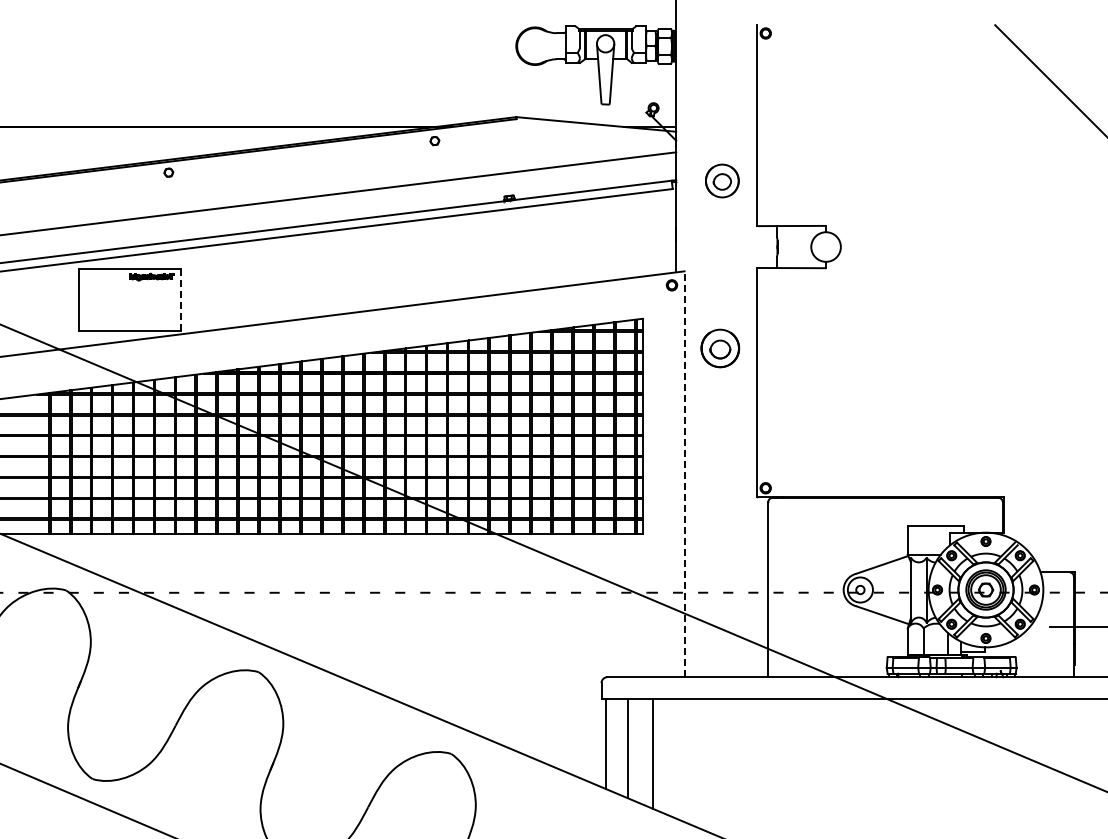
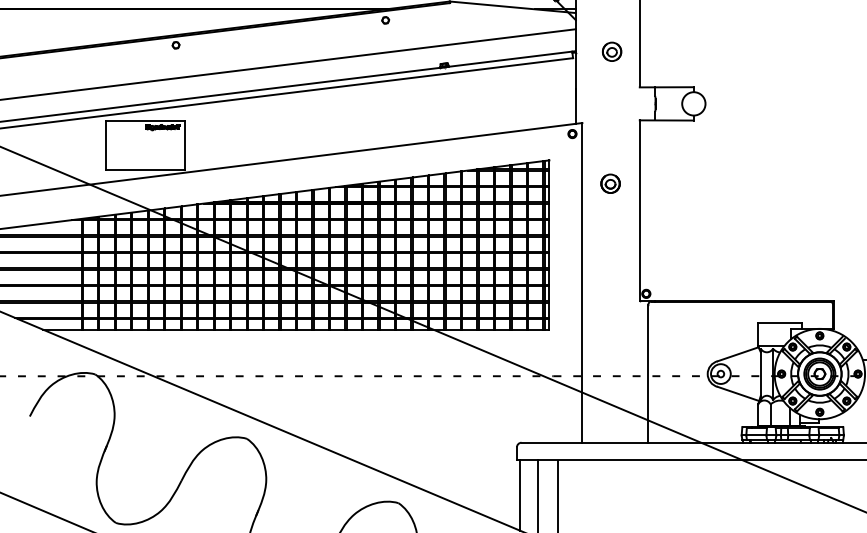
part: (721, 180) -> (611, 51), size x0.71
line: (180, 300) -> (185, 145), dashed -> solid
part: (720, 348) -> (610, 183), size x0.62
line: (684, 474) -> (582, 283), dashed -> solid

